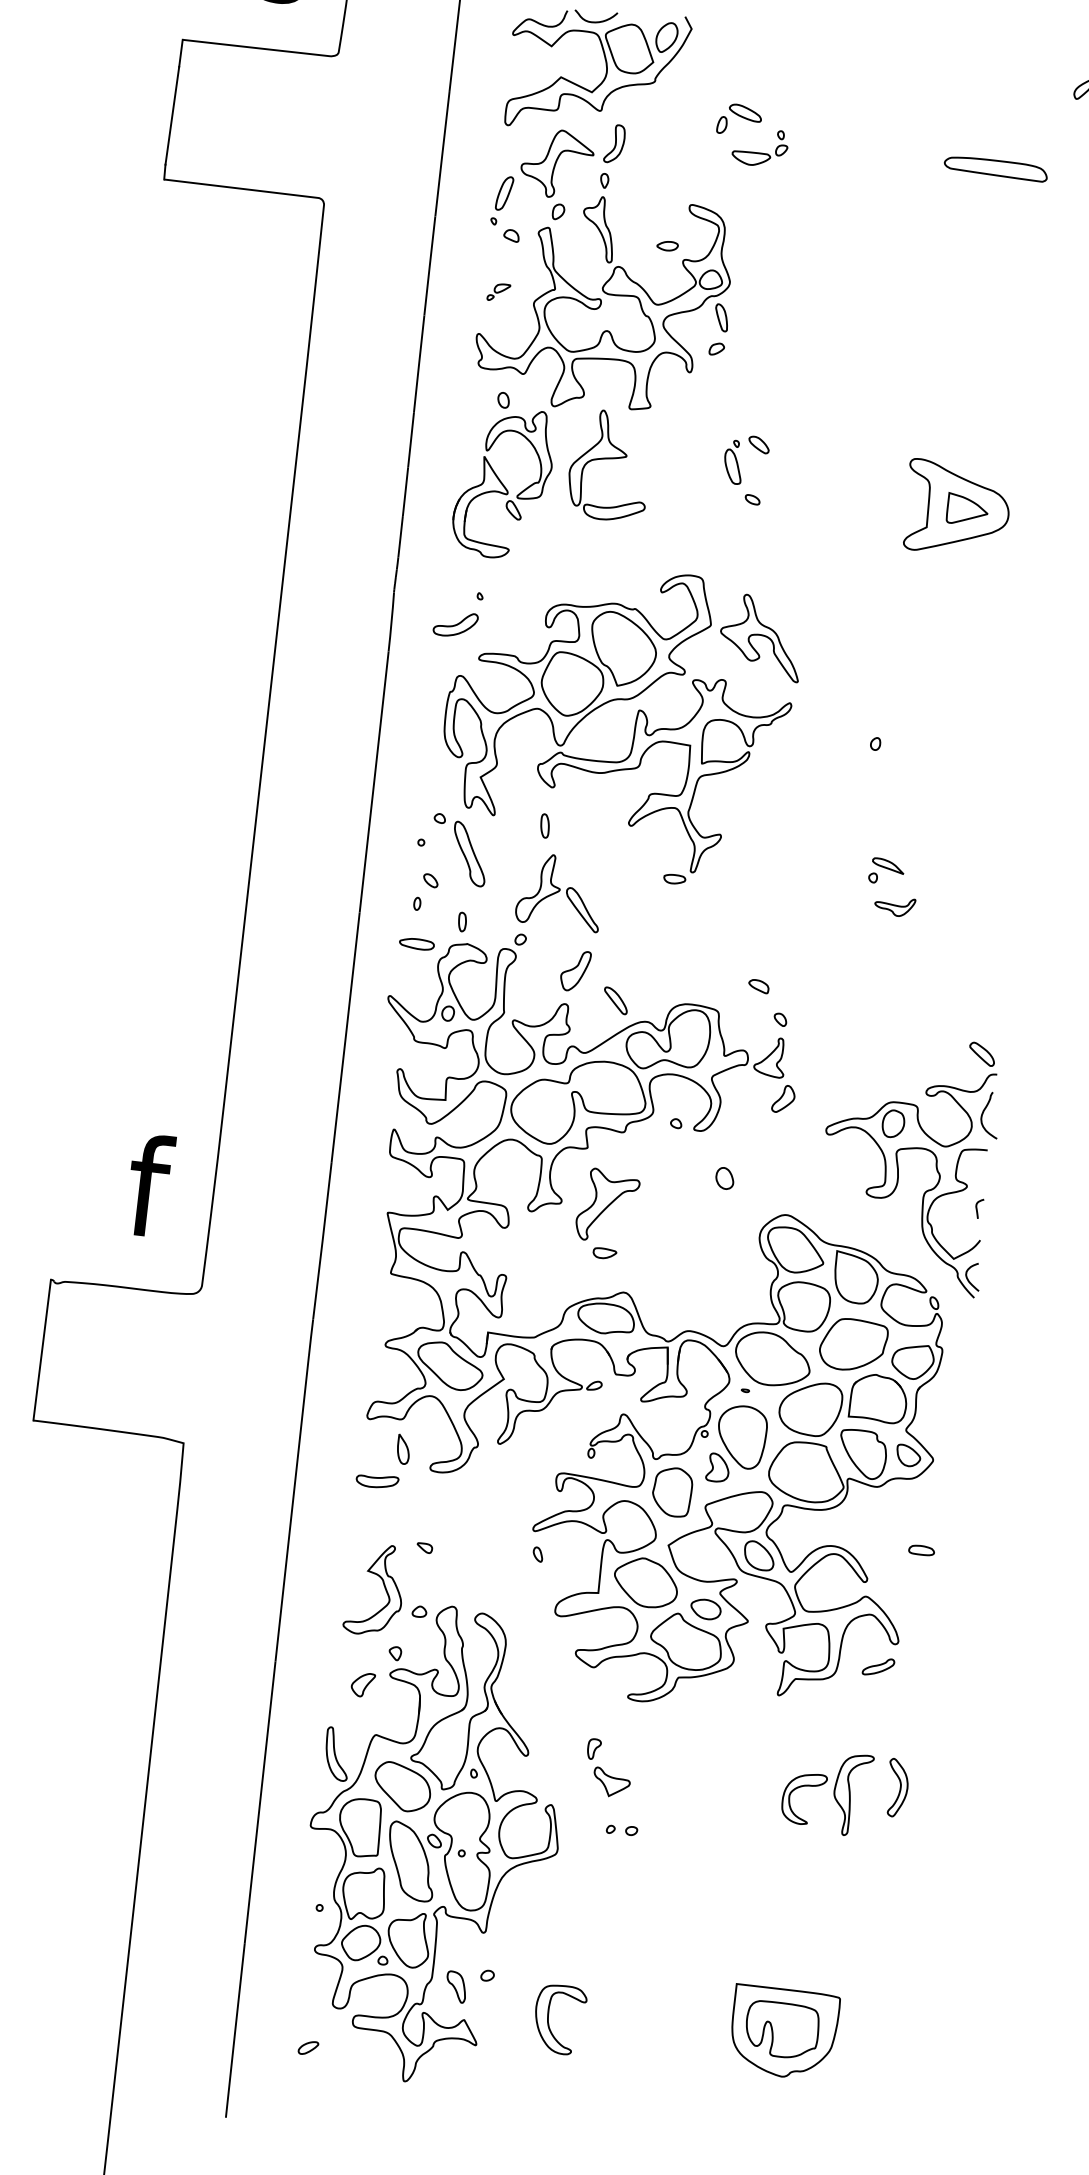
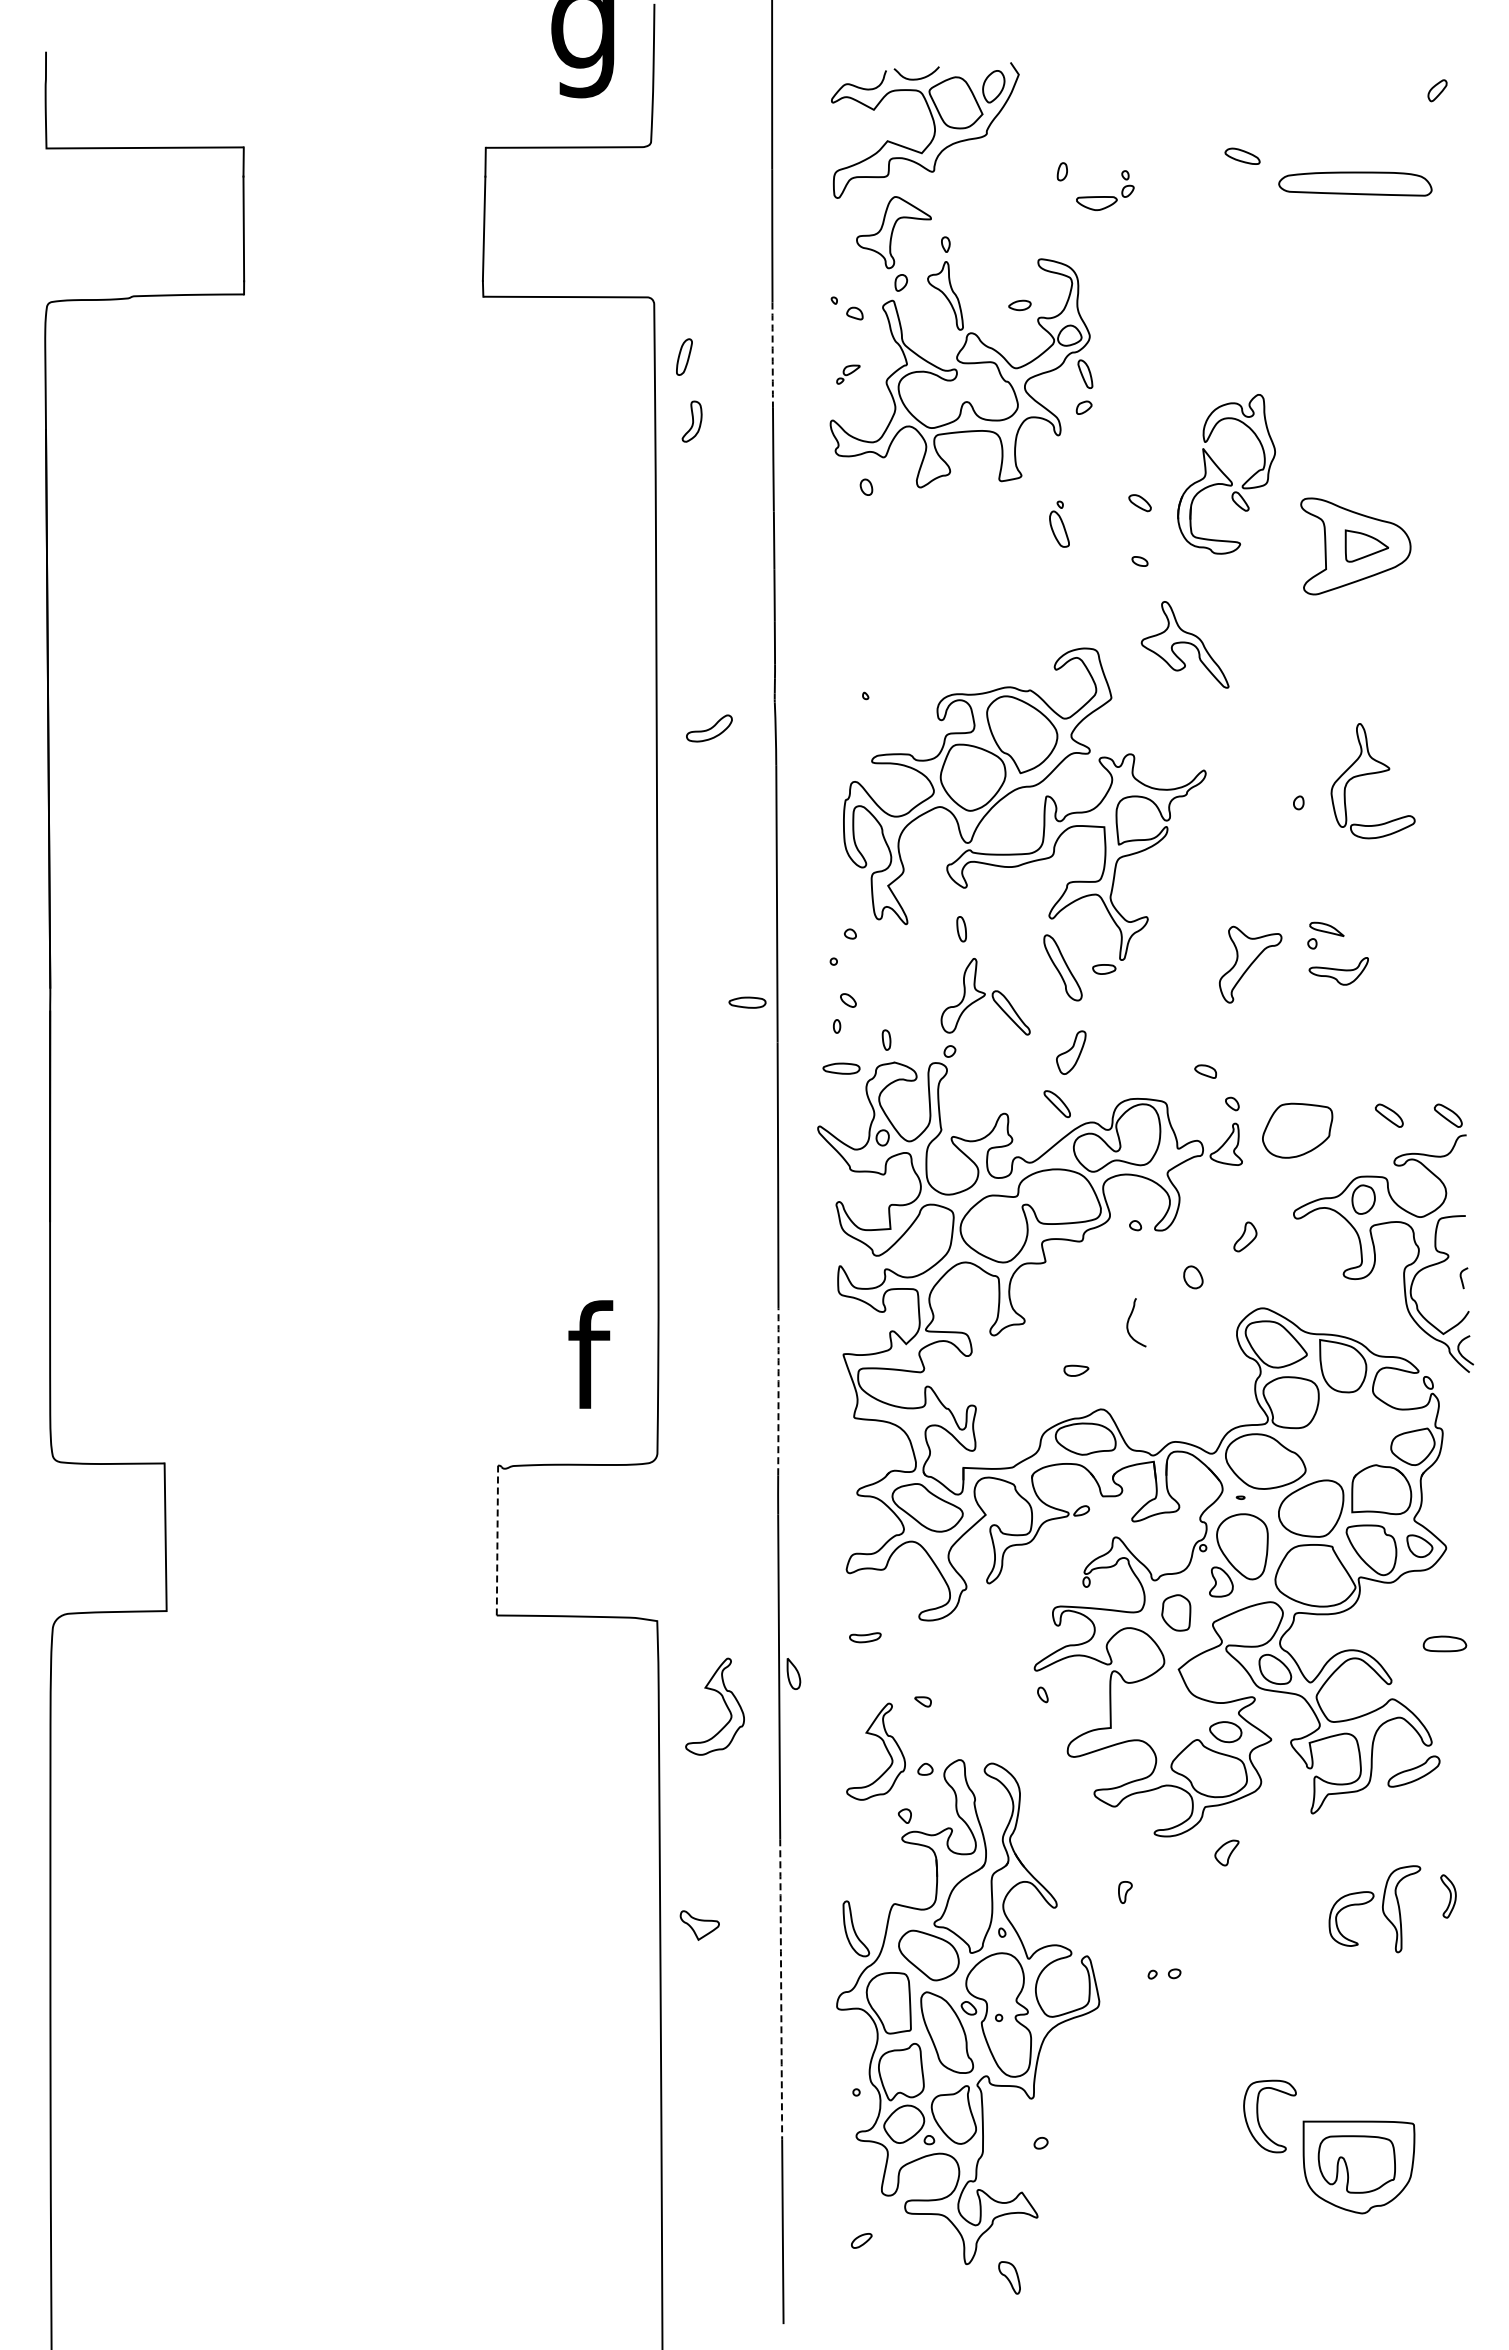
part: (745, 112) -> (1242, 155), moved
part: (614, 143) -> (691, 421), moved
part: (995, 168) -> (1354, 184), size x1.4
part: (504, 192) -> (684, 356), moved
arc: (429, 266) -> (772, 355), solid -> dashed
part: (610, 459) -> (1372, 774), moved
part: (733, 461) -> (1059, 523), moved
part: (503, 483) -> (1226, 474), moved
part: (455, 624) -> (709, 728), moved
part: (761, 636) -> (1184, 644), moved
part: (469, 853) -> (1062, 967), moved
part: (335, 871) -> (747, 1002), added
part: (894, 905) -> (1338, 970), size x1.4
part: (575, 970) -> (1071, 1052), moved
part: (925, 1047) -> (1388, 1115), added
part: (783, 1098) -> (1245, 1236), moved
curve: (985, 1110) -> (1130, 1318), moved
part: (607, 1205) -> (1250, 964), moved
arc: (322, 1240) -> (778, 1391), solid -> dashed
part: (853, 1344) -> (1297, 1130), moved
line: (42, 1350) -> (497, 1540), solid -> dashed
part: (403, 1449) -> (793, 1673), moved
part: (377, 1481) -> (865, 1637), size x0.7
part: (672, 1491) -> (1176, 1612), size x0.7
part: (237, 1526) -> (723, 1701), added
part: (922, 1550) -> (1445, 1643), size x1.6
part: (645, 1582) -> (1159, 1711), removed
part: (878, 1666) -> (1413, 1771), size x1.6
part: (362, 1684) -> (1226, 1852), moved
part: (611, 1782) -> (699, 1925), moved
part: (897, 1788) -> (1448, 1896), size x0.7
arc: (260, 1803) -> (781, 1989), solid -> dashed
part: (456, 1986) -> (1009, 2277), moved
part: (548, 2018) -> (1258, 2116), moved

